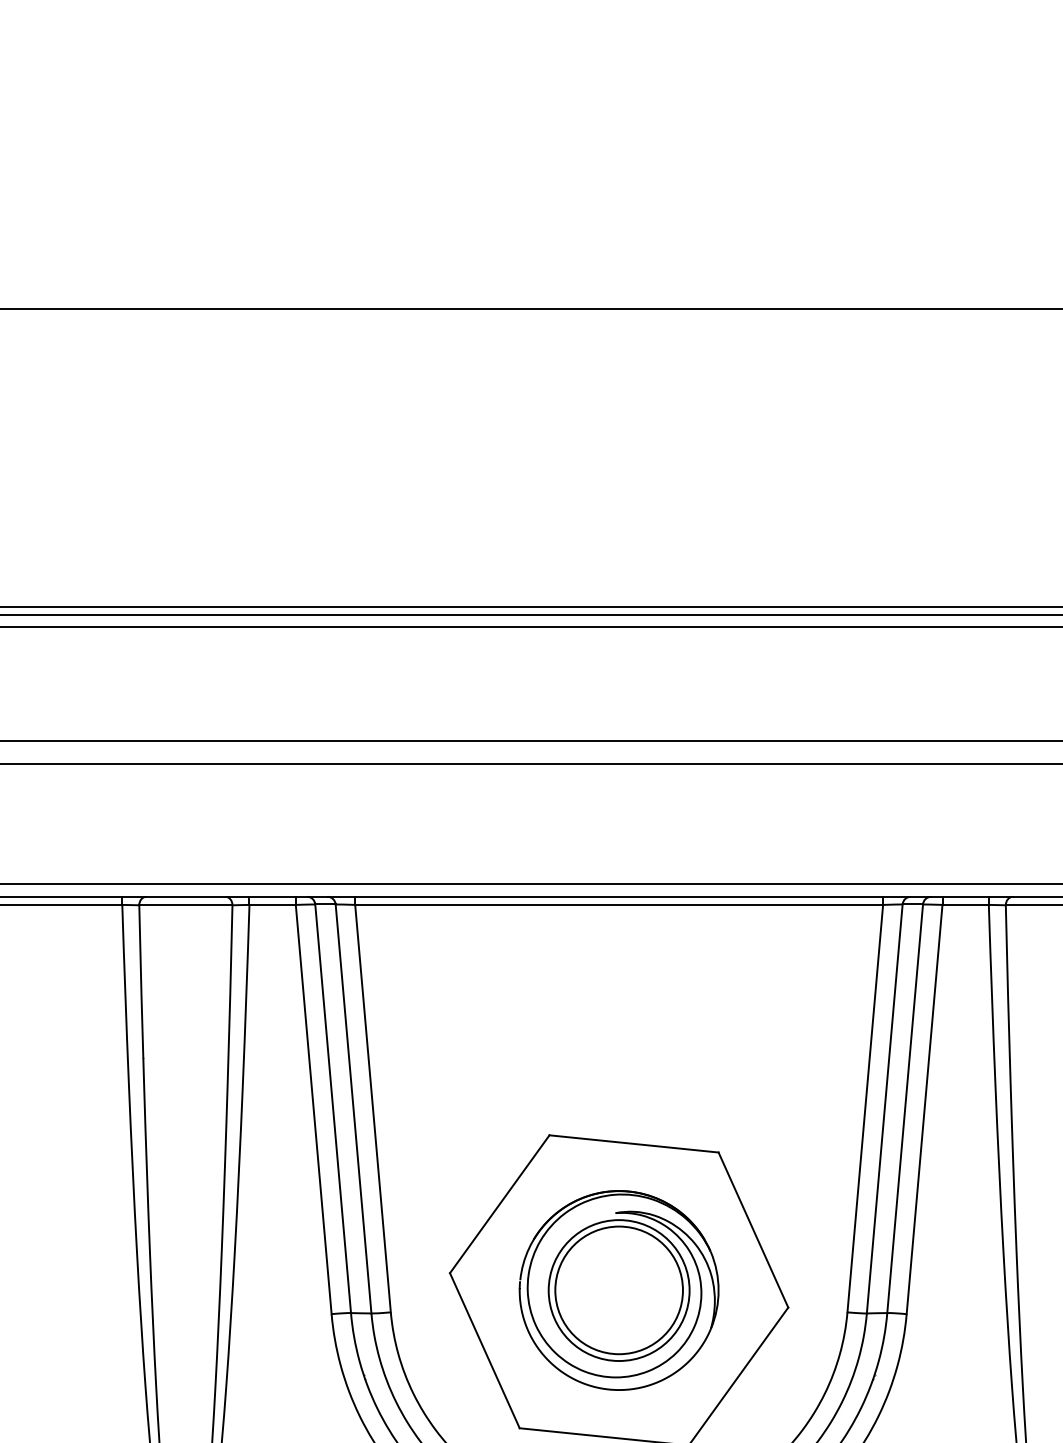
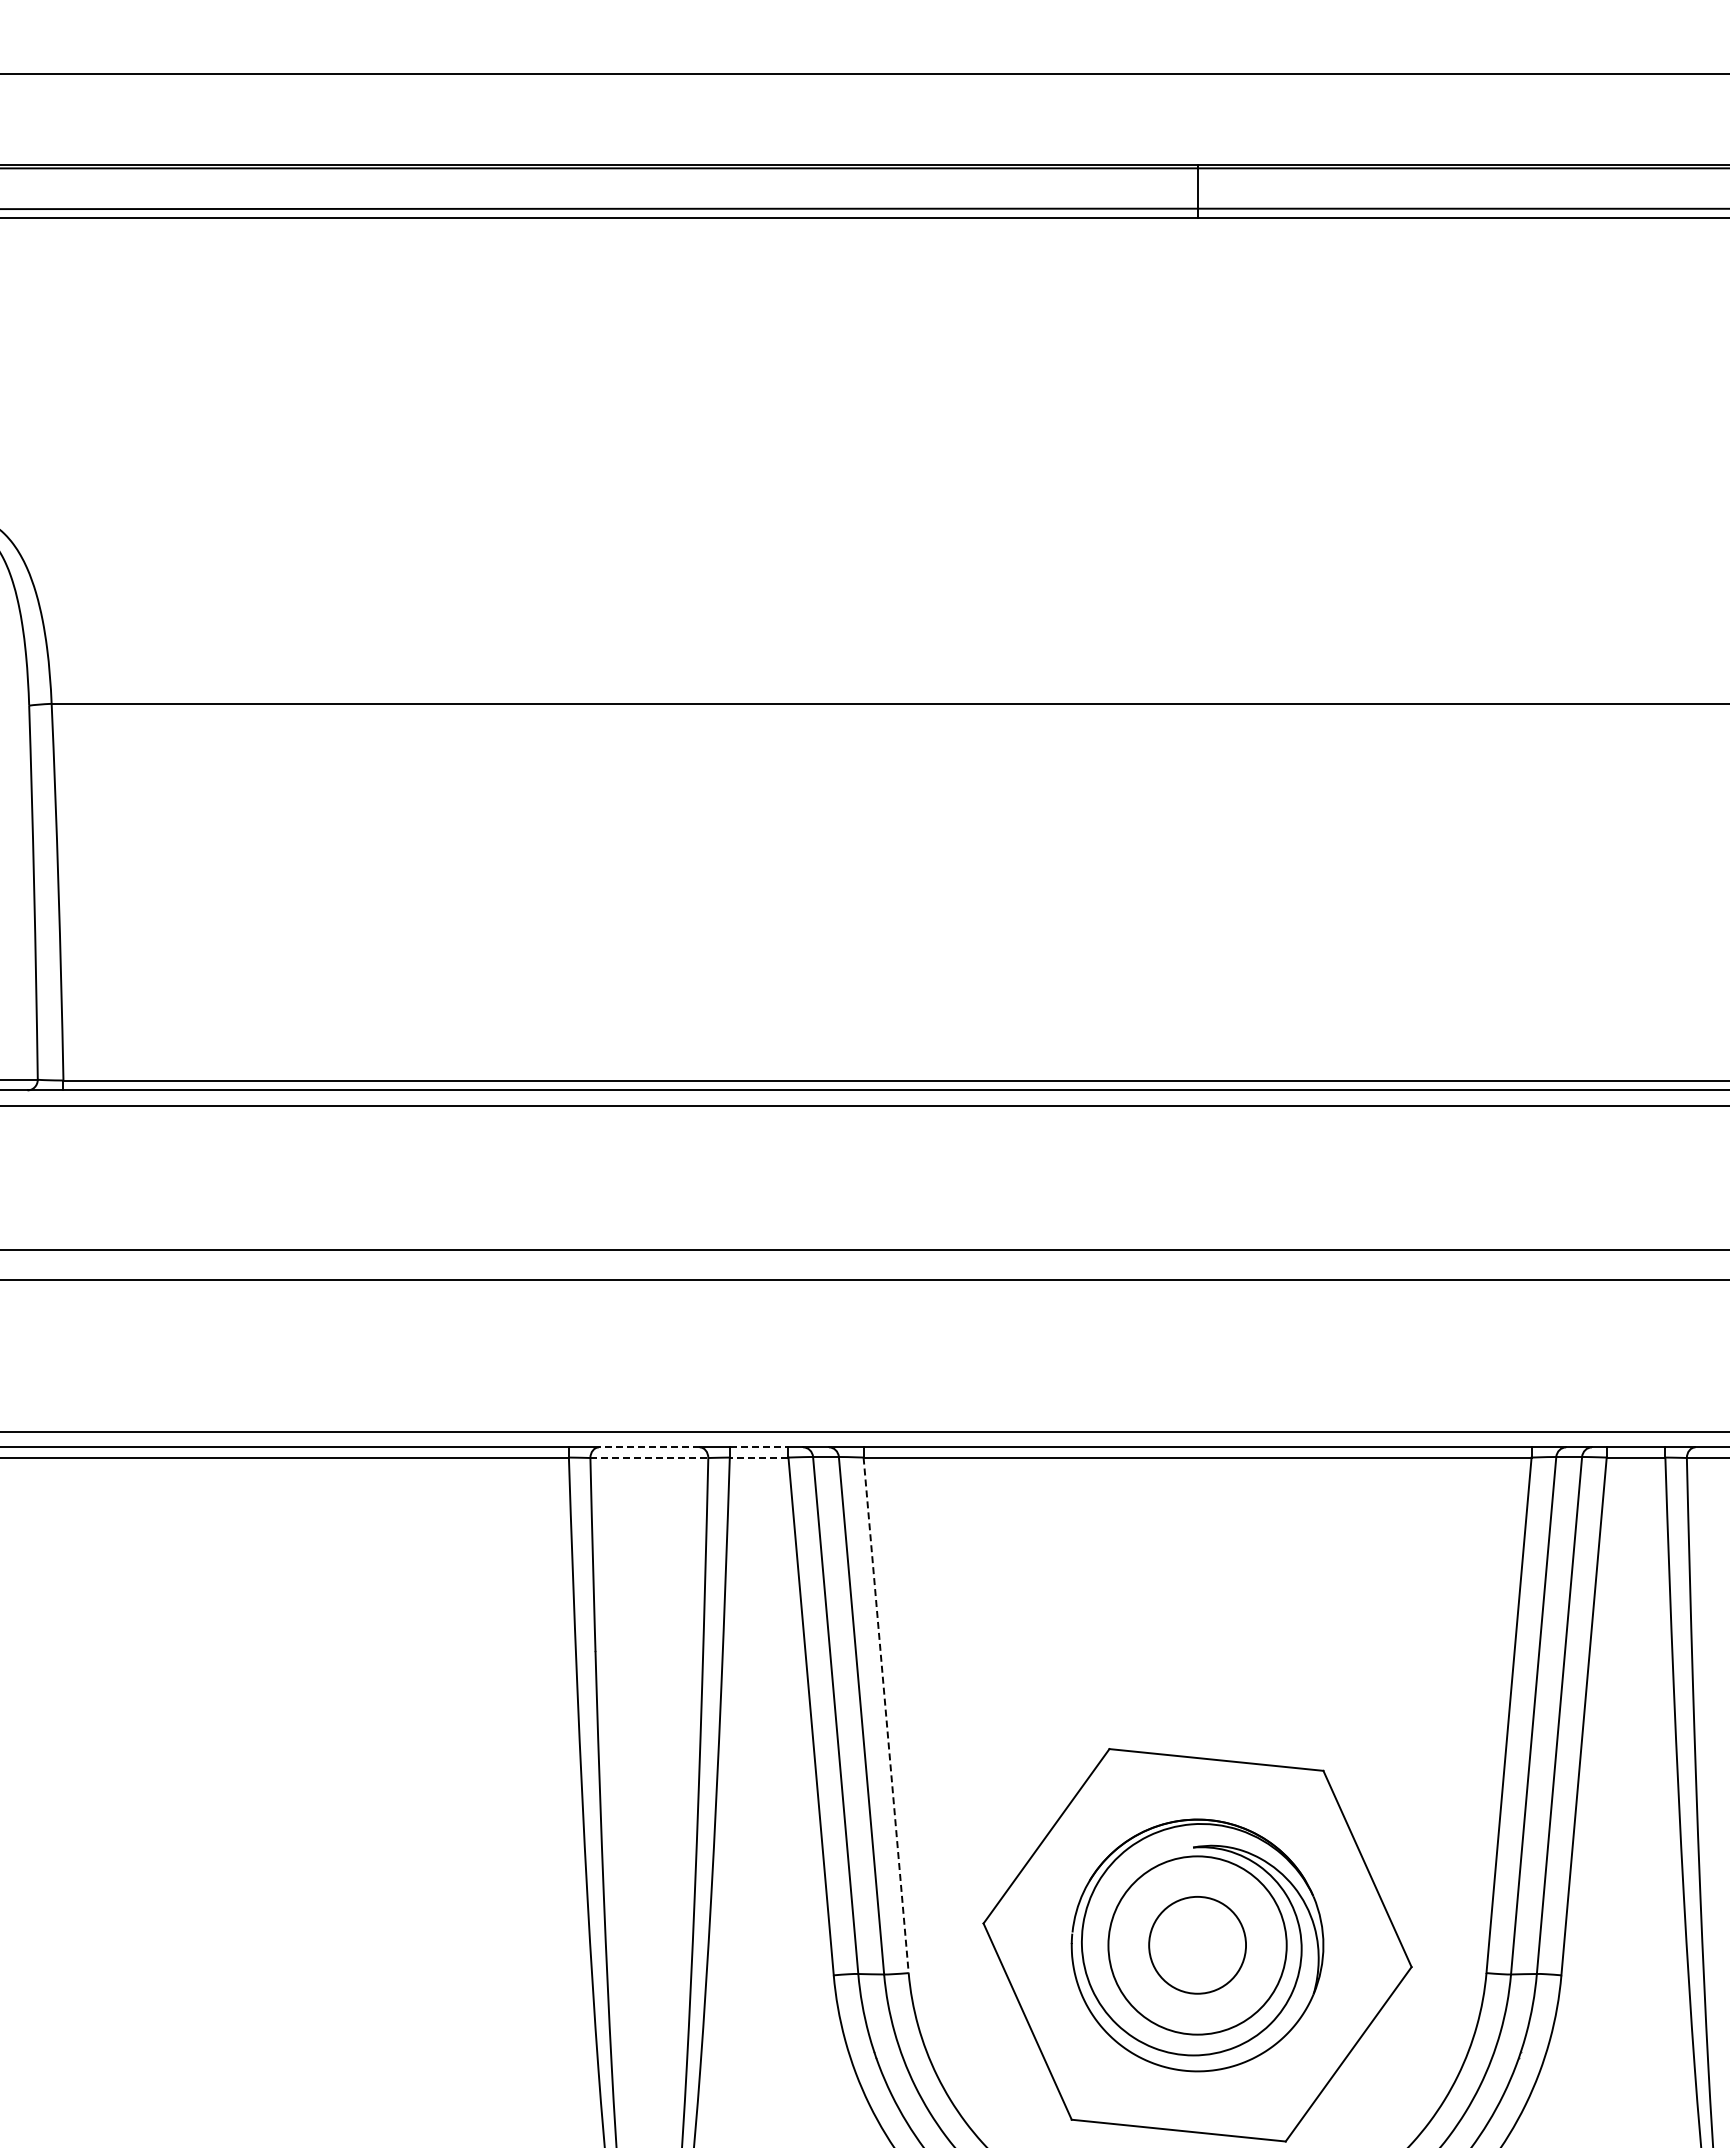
line: (185, 896) -> (648, 1447), solid -> dashed
line: (272, 896) -> (759, 1447), solid -> dashed
line: (272, 904) -> (758, 1457), solid -> dashed
line: (185, 905) -> (649, 1458), solid -> dashed
line: (373, 1108) -> (886, 1715), solid -> dashed
circle: (619, 1290) -> (1197, 1945), size x0.6

